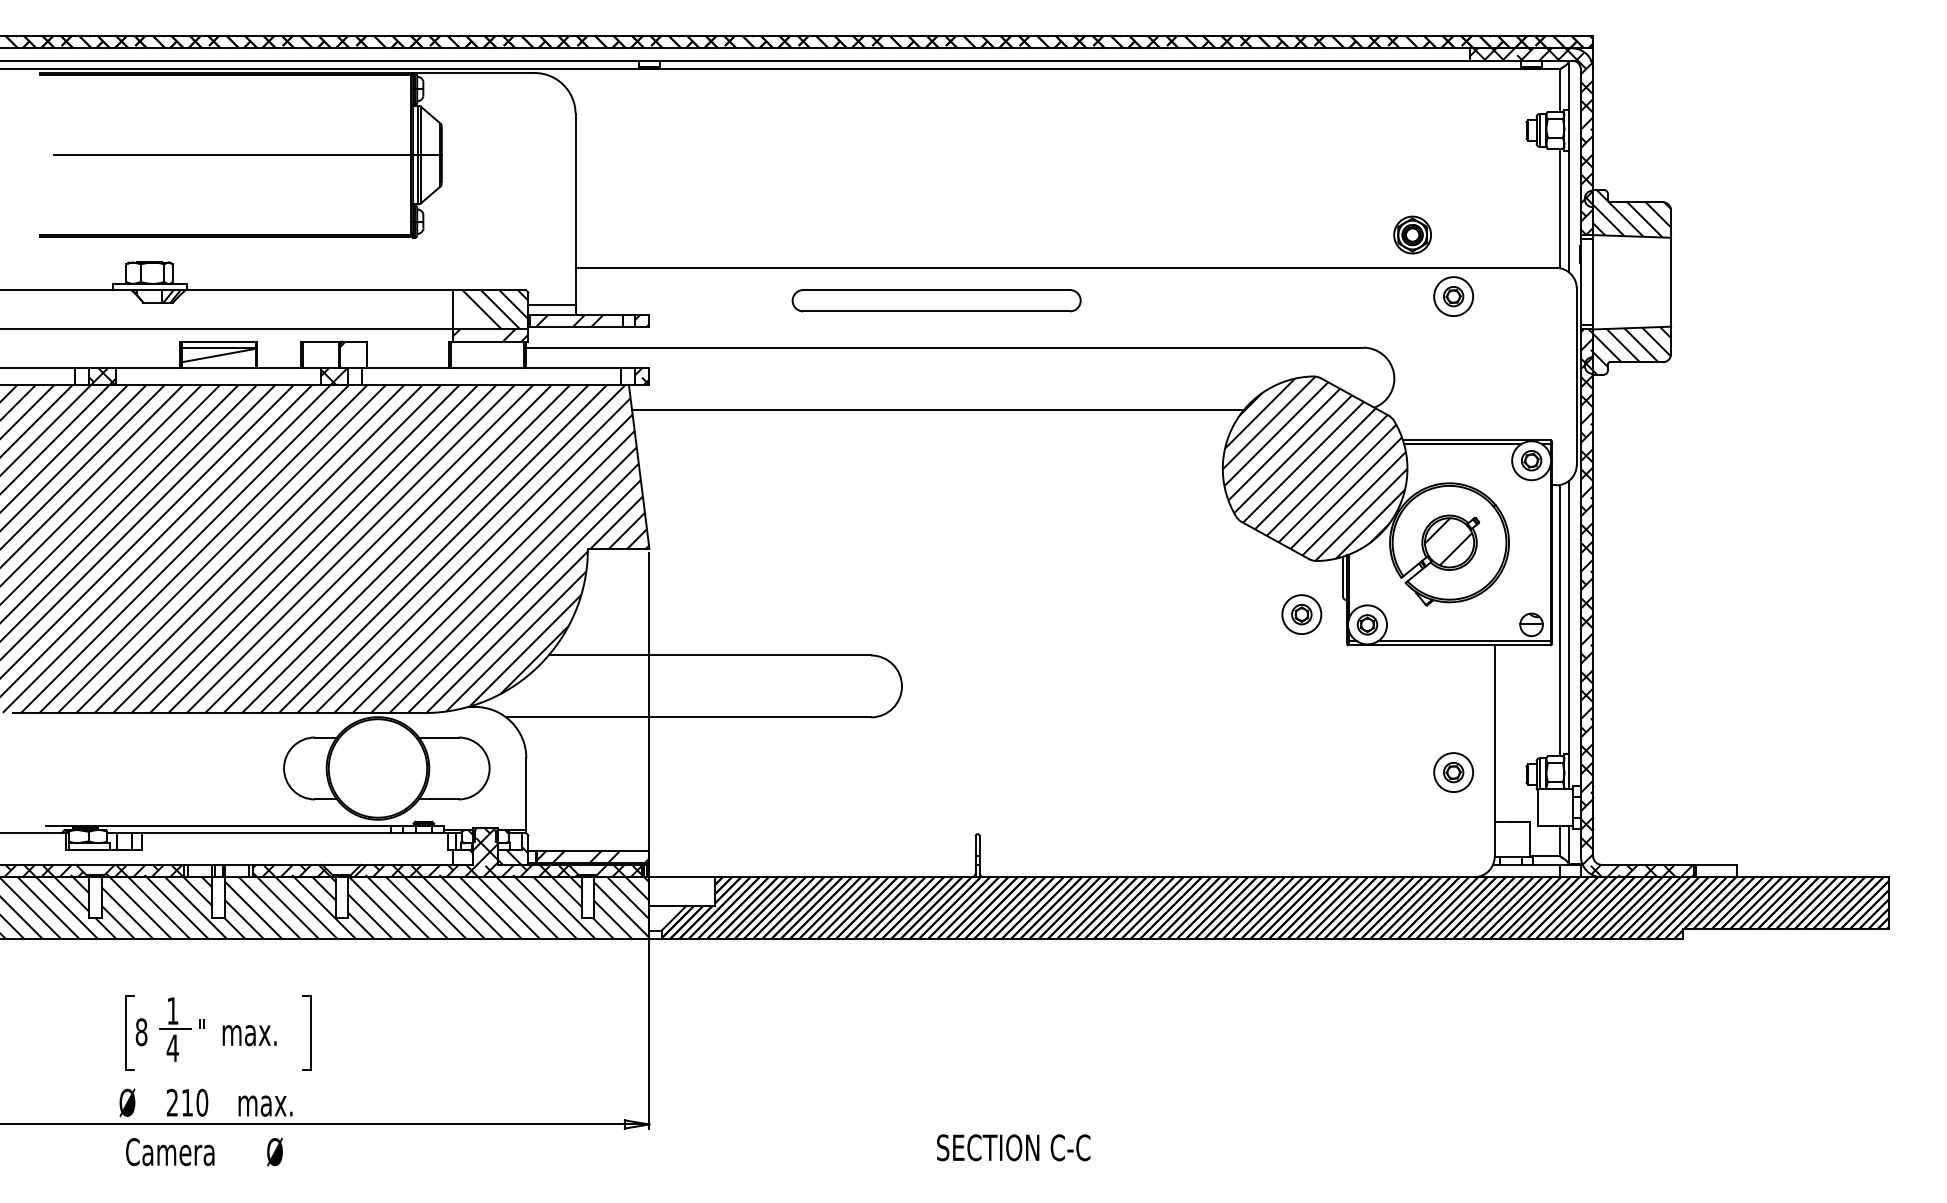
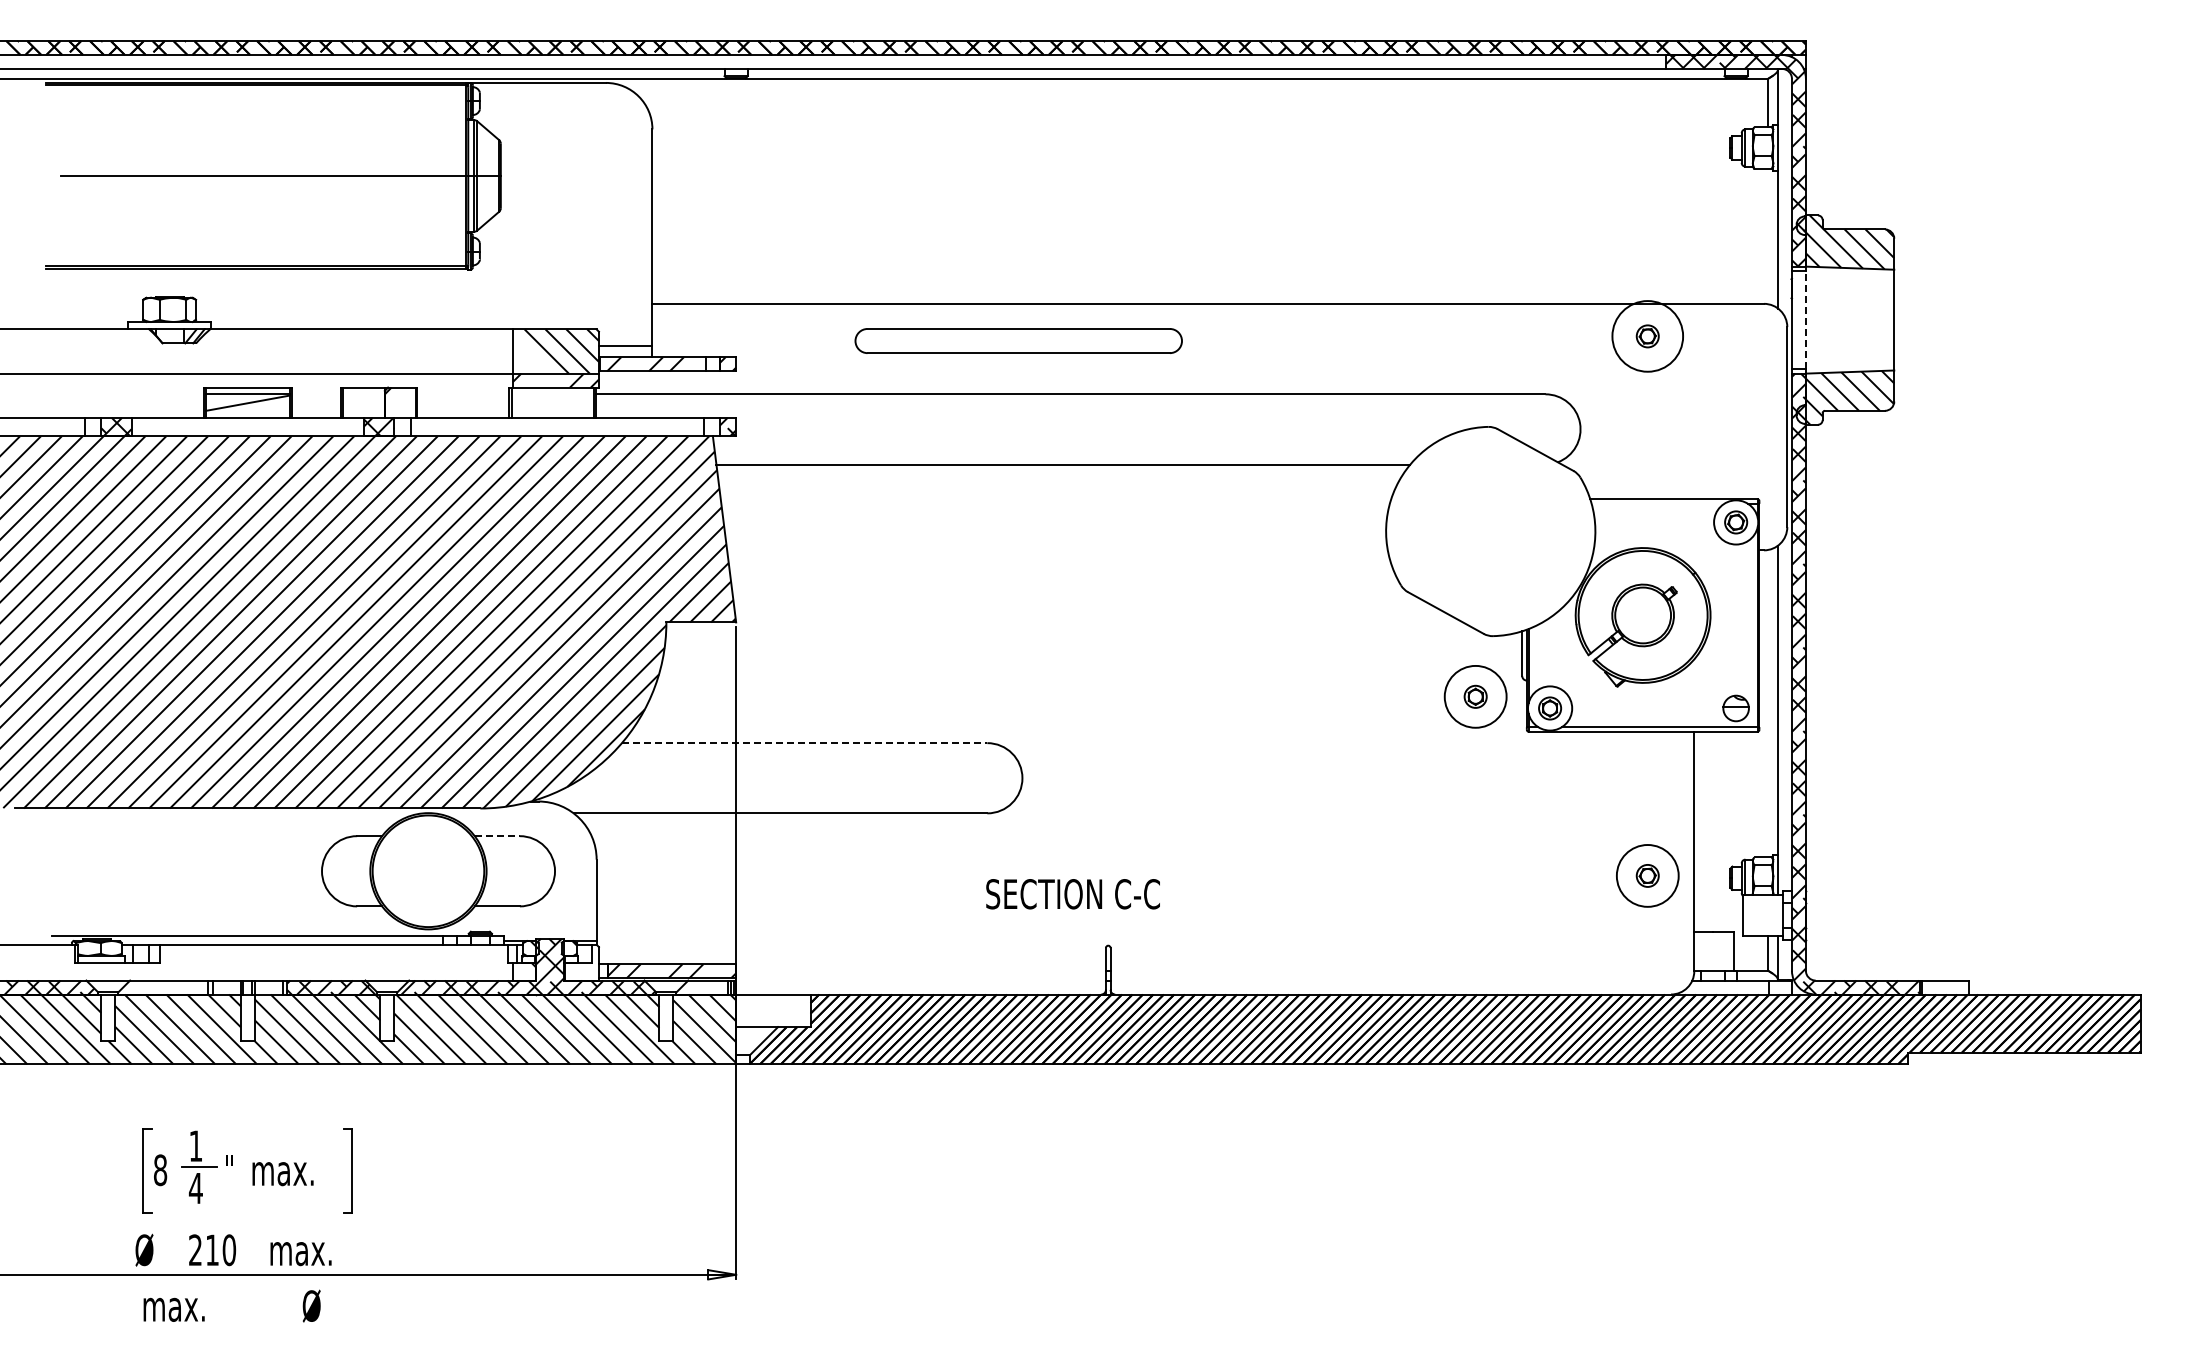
line: (1560, 208) -> (1768, 236), removed
part: (1412, 234) -> (1601, 266), removed
line: (1592, 282) -> (1805, 320), solid -> dashed
circle: (1453, 296) -> (1647, 336), size x1.6
part: (936, 300) -> (1018, 340), moved
line: (1462, 444) -> (1657, 503), removed
hatch: (1314, 468) -> (1490, 531), removed
hatch: (1448, 541) -> (1641, 614), removed
circle: (1301, 614) -> (1475, 696), size x1.4
line: (1560, 619) -> (1768, 702), removed
line: (709, 655) -> (804, 743), solid -> dashed
line: (438, 737) -> (497, 836), solid -> dashed
circle: (1453, 772) -> (1647, 875), size x1.4
hatch: (512, 856) -> (581, 970), removed
hatch: (145, 871) -> (164, 987), removed
hatch: (626, 871) -> (710, 987), removed
text: (1013, 1148) -> (1072, 894), moved
text: (169, 1151) -> (192, 1305), Camera -> max.

